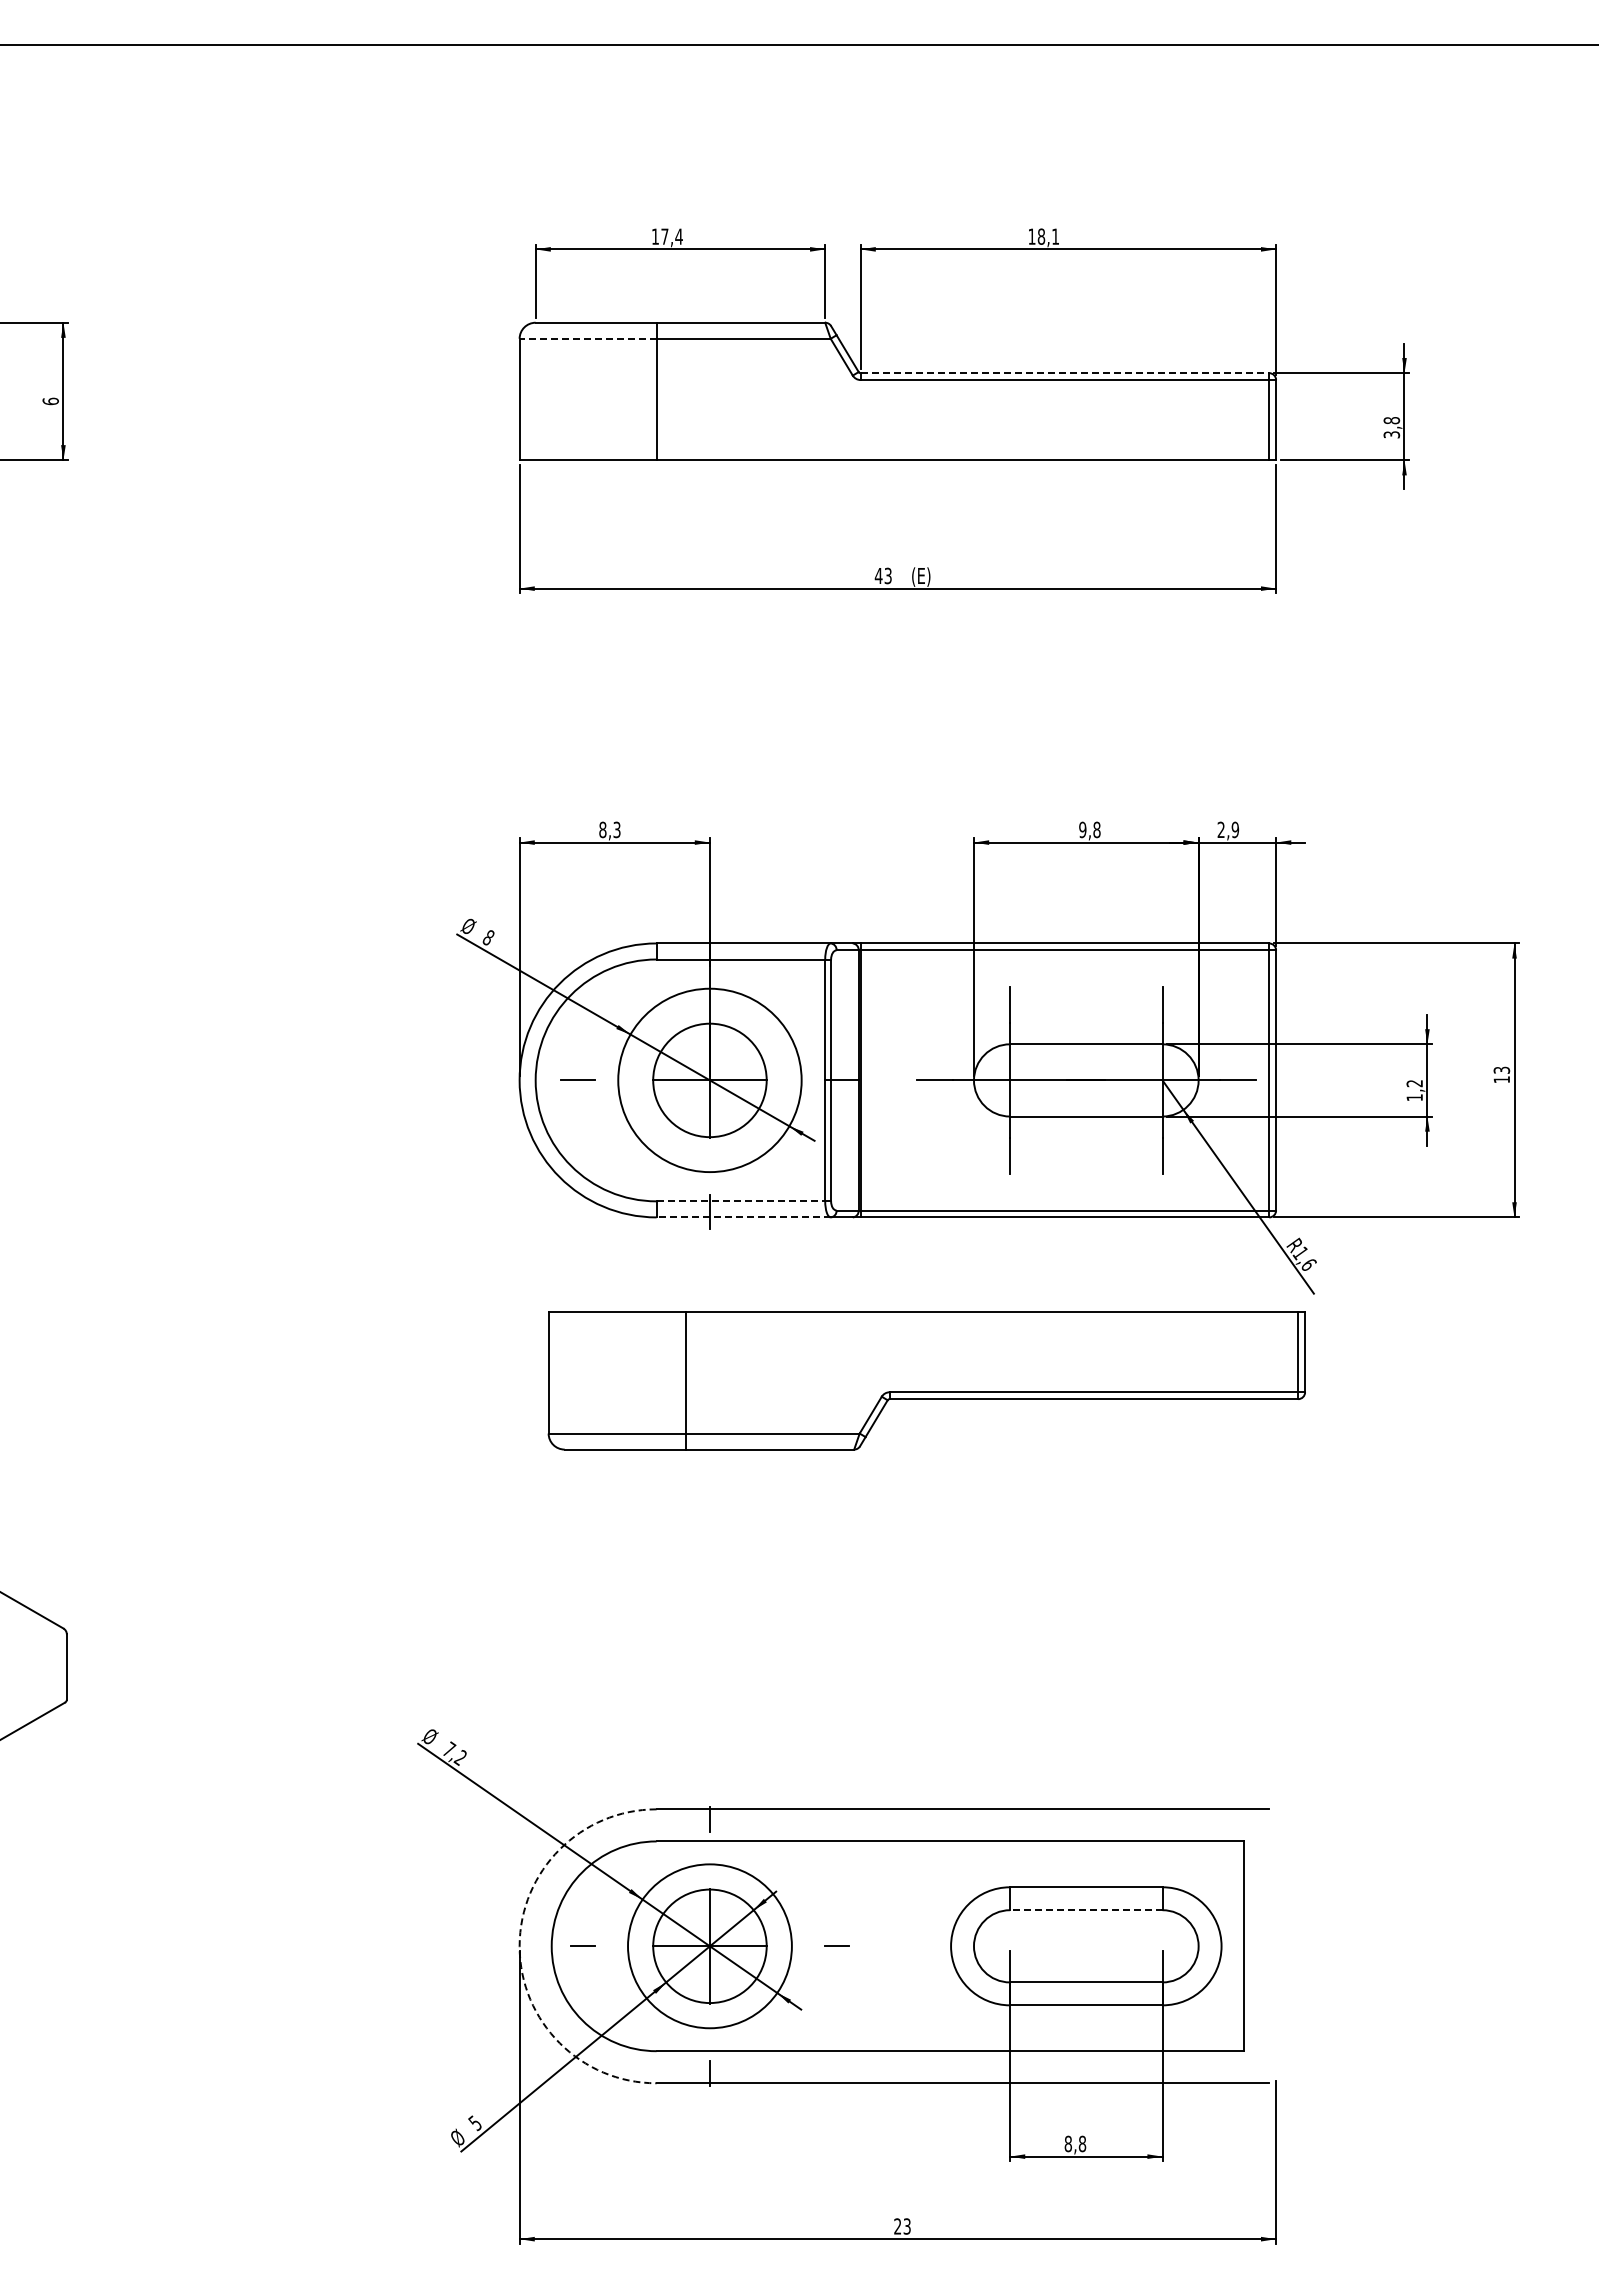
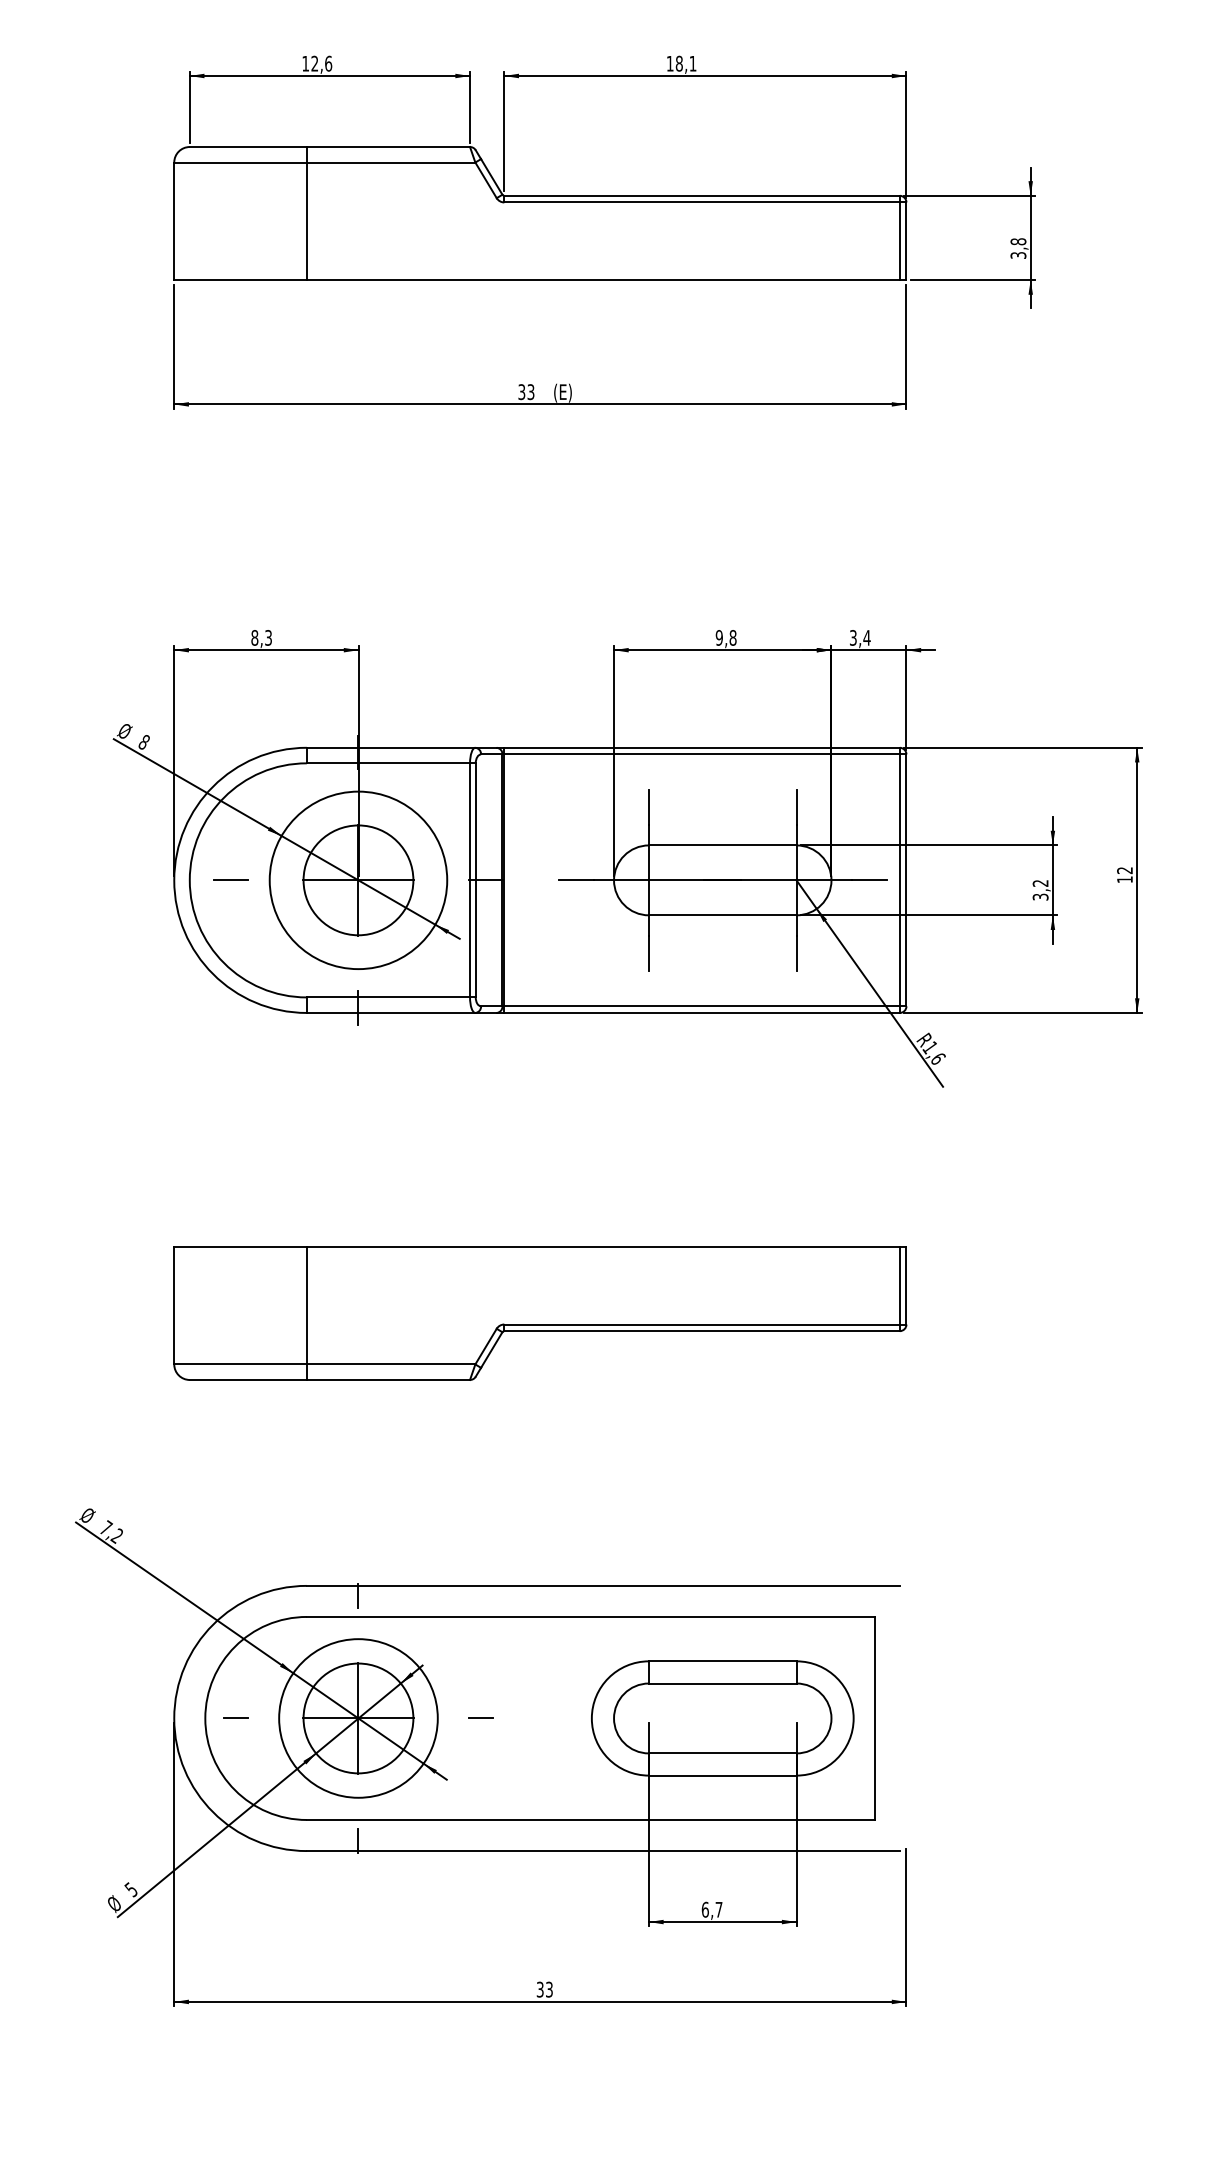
text: (671, 236) -> (321, 63), 17,4 -> 12,6
line: (587, 338) -> (239, 162), dashed -> solid
line: (1065, 373) -> (702, 196), dashed -> solid
text: (878, 575) -> (521, 391), 43 -> 33
text: (1228, 829) -> (860, 637), 2,9 -> 3,4
text: (1502, 1069) -> (1125, 869), 13 -> 12
text: (1414, 1097) -> (1040, 896), 1,2 -> 3,2
line: (741, 1201) -> (389, 997), dashed -> solid
line: (743, 1217) -> (390, 1013), dashed -> solid
part: (926, 1380) -> (540, 1313), moved
line: (1085, 1910) -> (721, 1683), dashed -> solid
arc: (519, 1946) -> (174, 1718), dashed -> solid
text: (1075, 2143) -> (712, 1909), 8,8 -> 6,7
text: (897, 2226) -> (540, 1989), 23 -> 33

